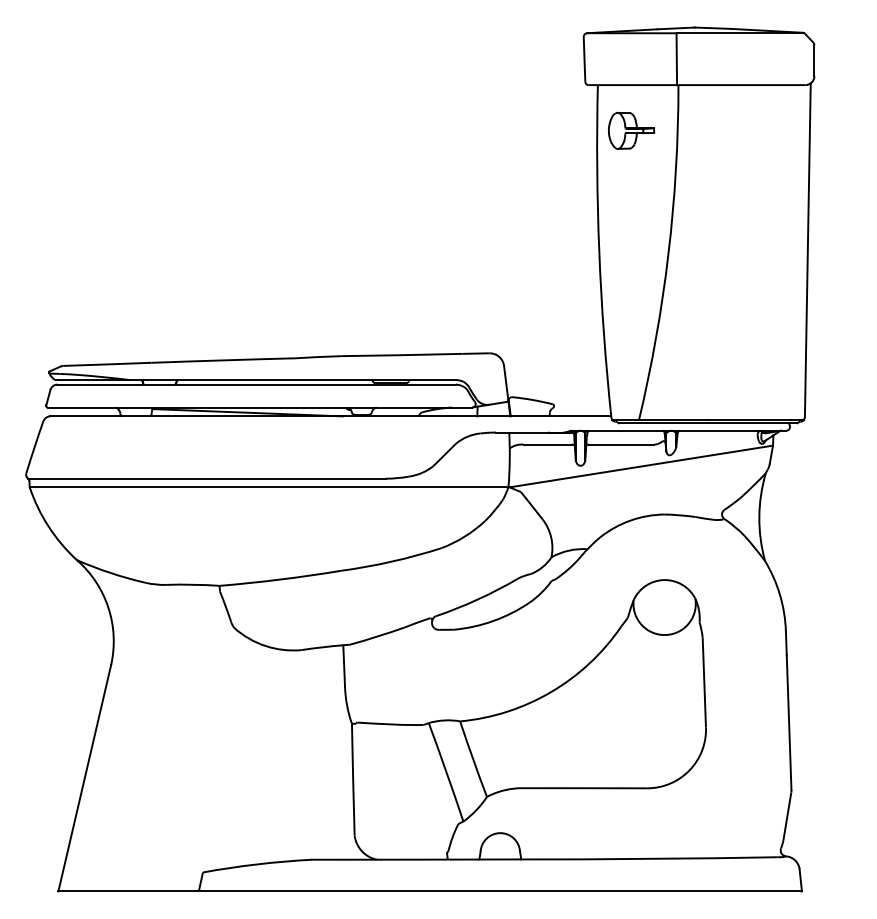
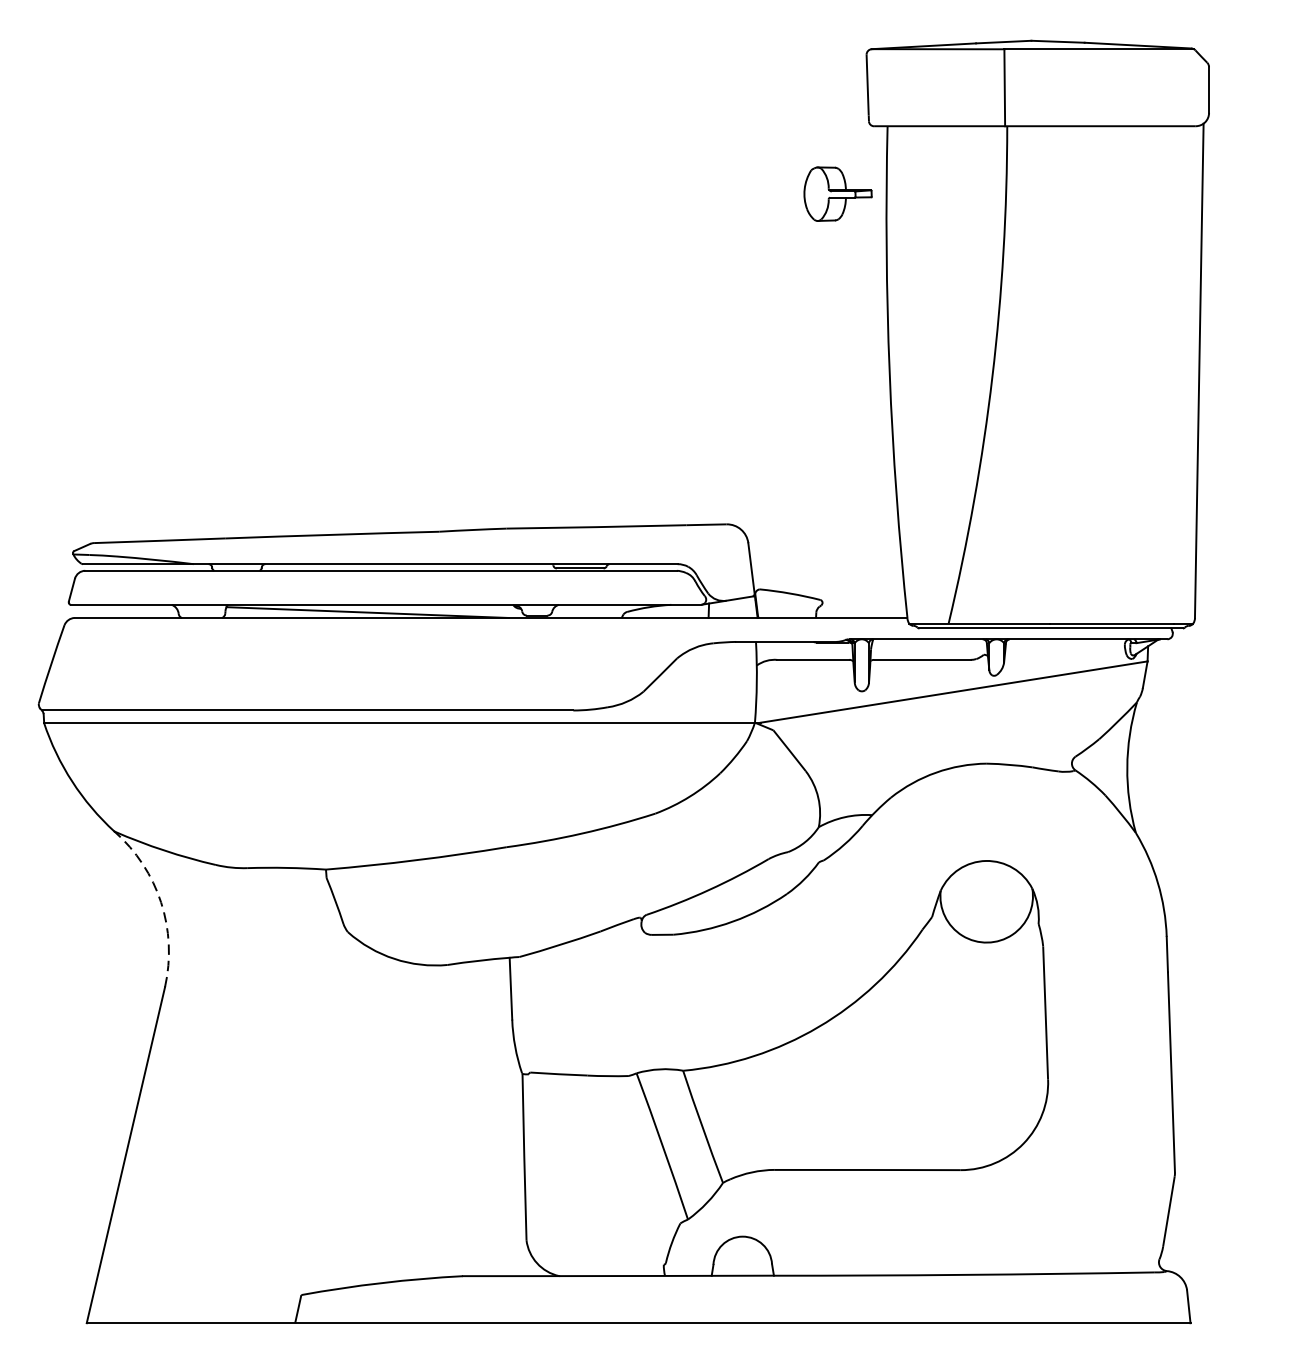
part: (631, 130) -> (838, 193), moved
arc: (108, 608) -> (161, 903), solid -> dashed

